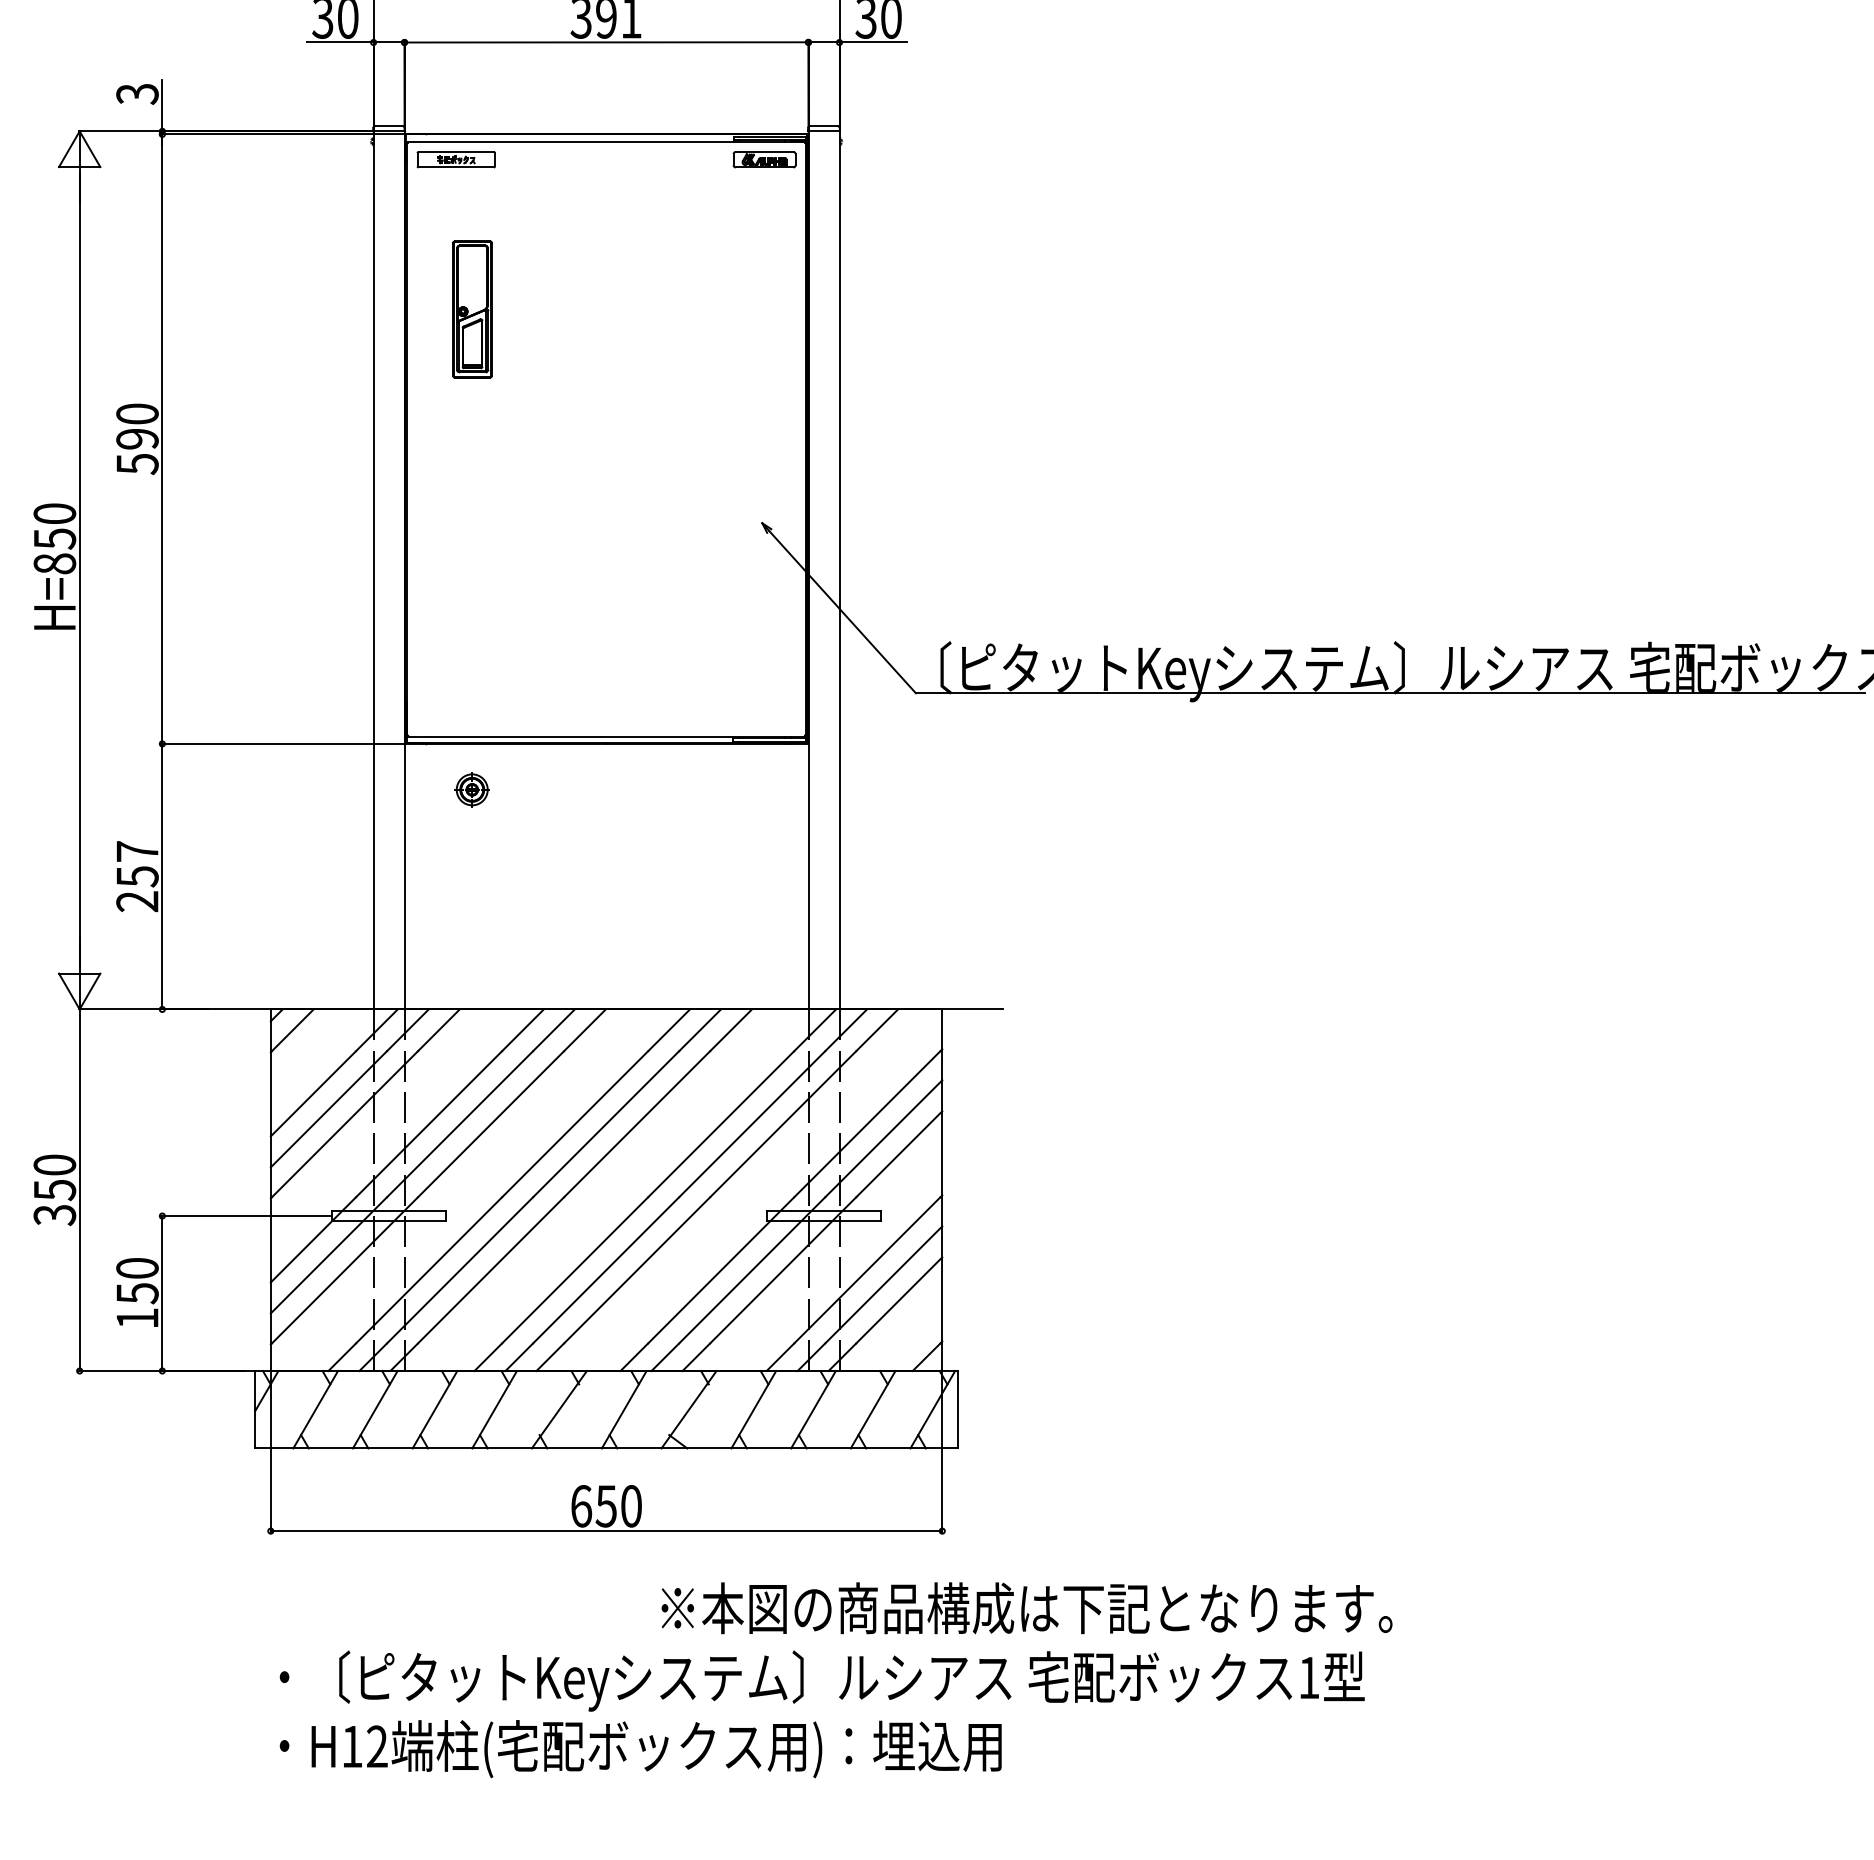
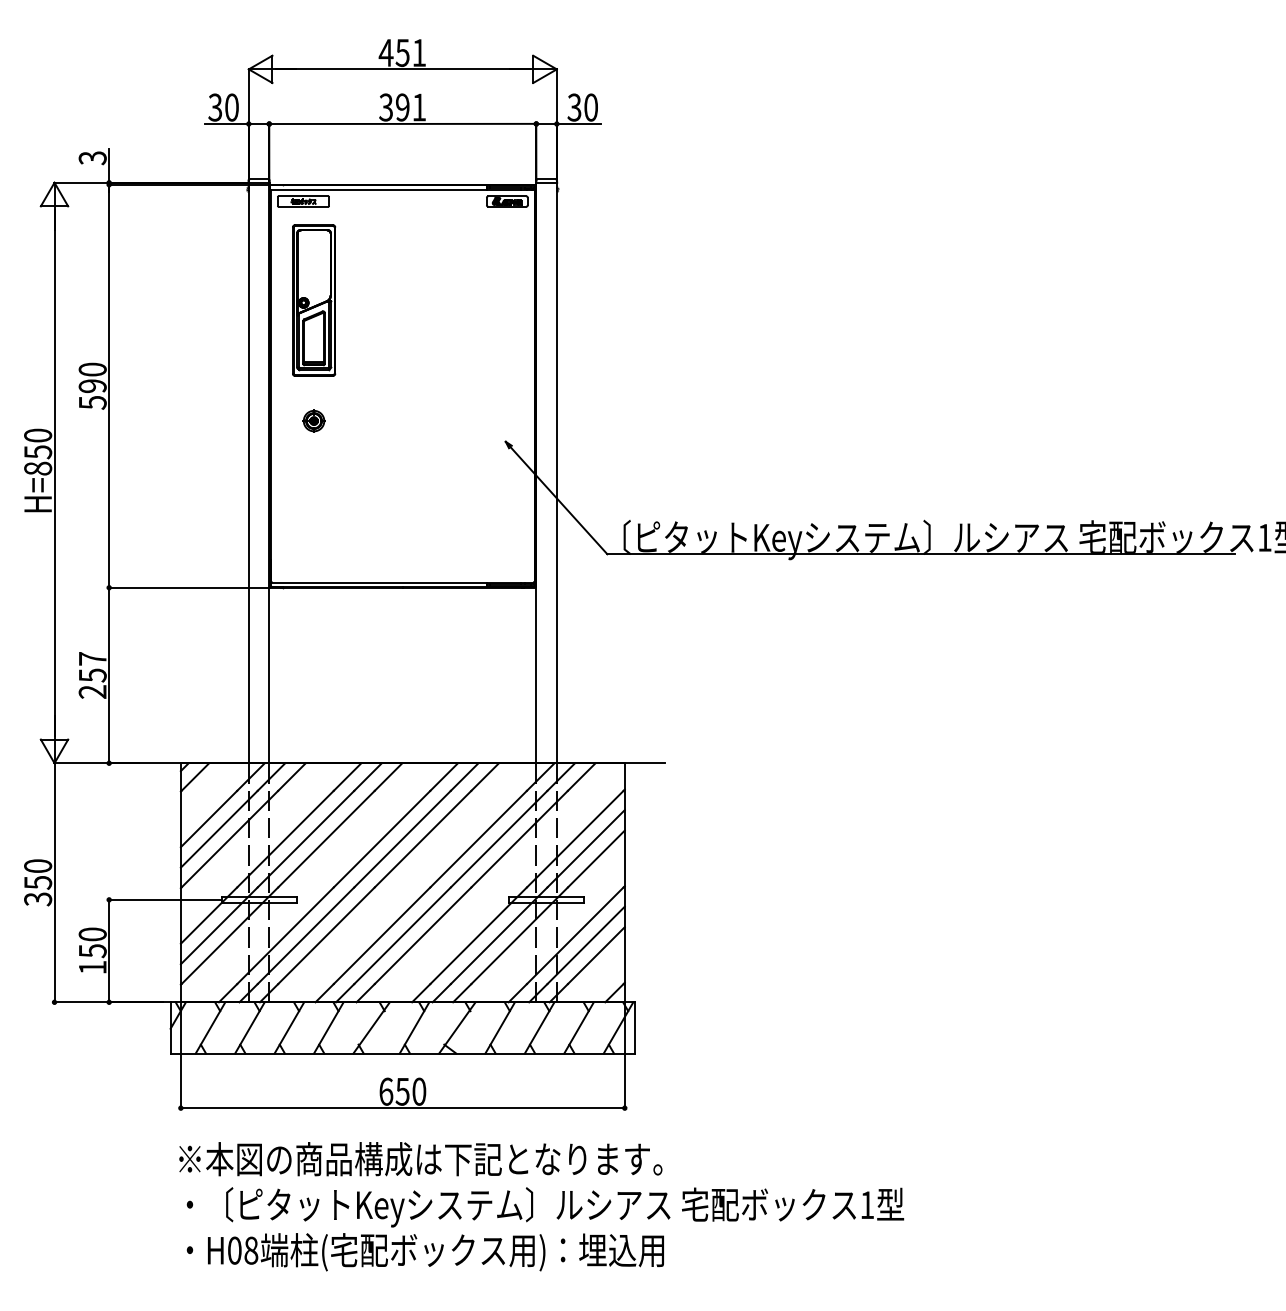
part: (472, 309) -> (314, 300), size x1.67
part: (471, 788) -> (313, 420), moved
text: (1026, 1608) -> (420, 1159), moved
text: (365, 1746) -> (243, 1250), H12 -> H08

